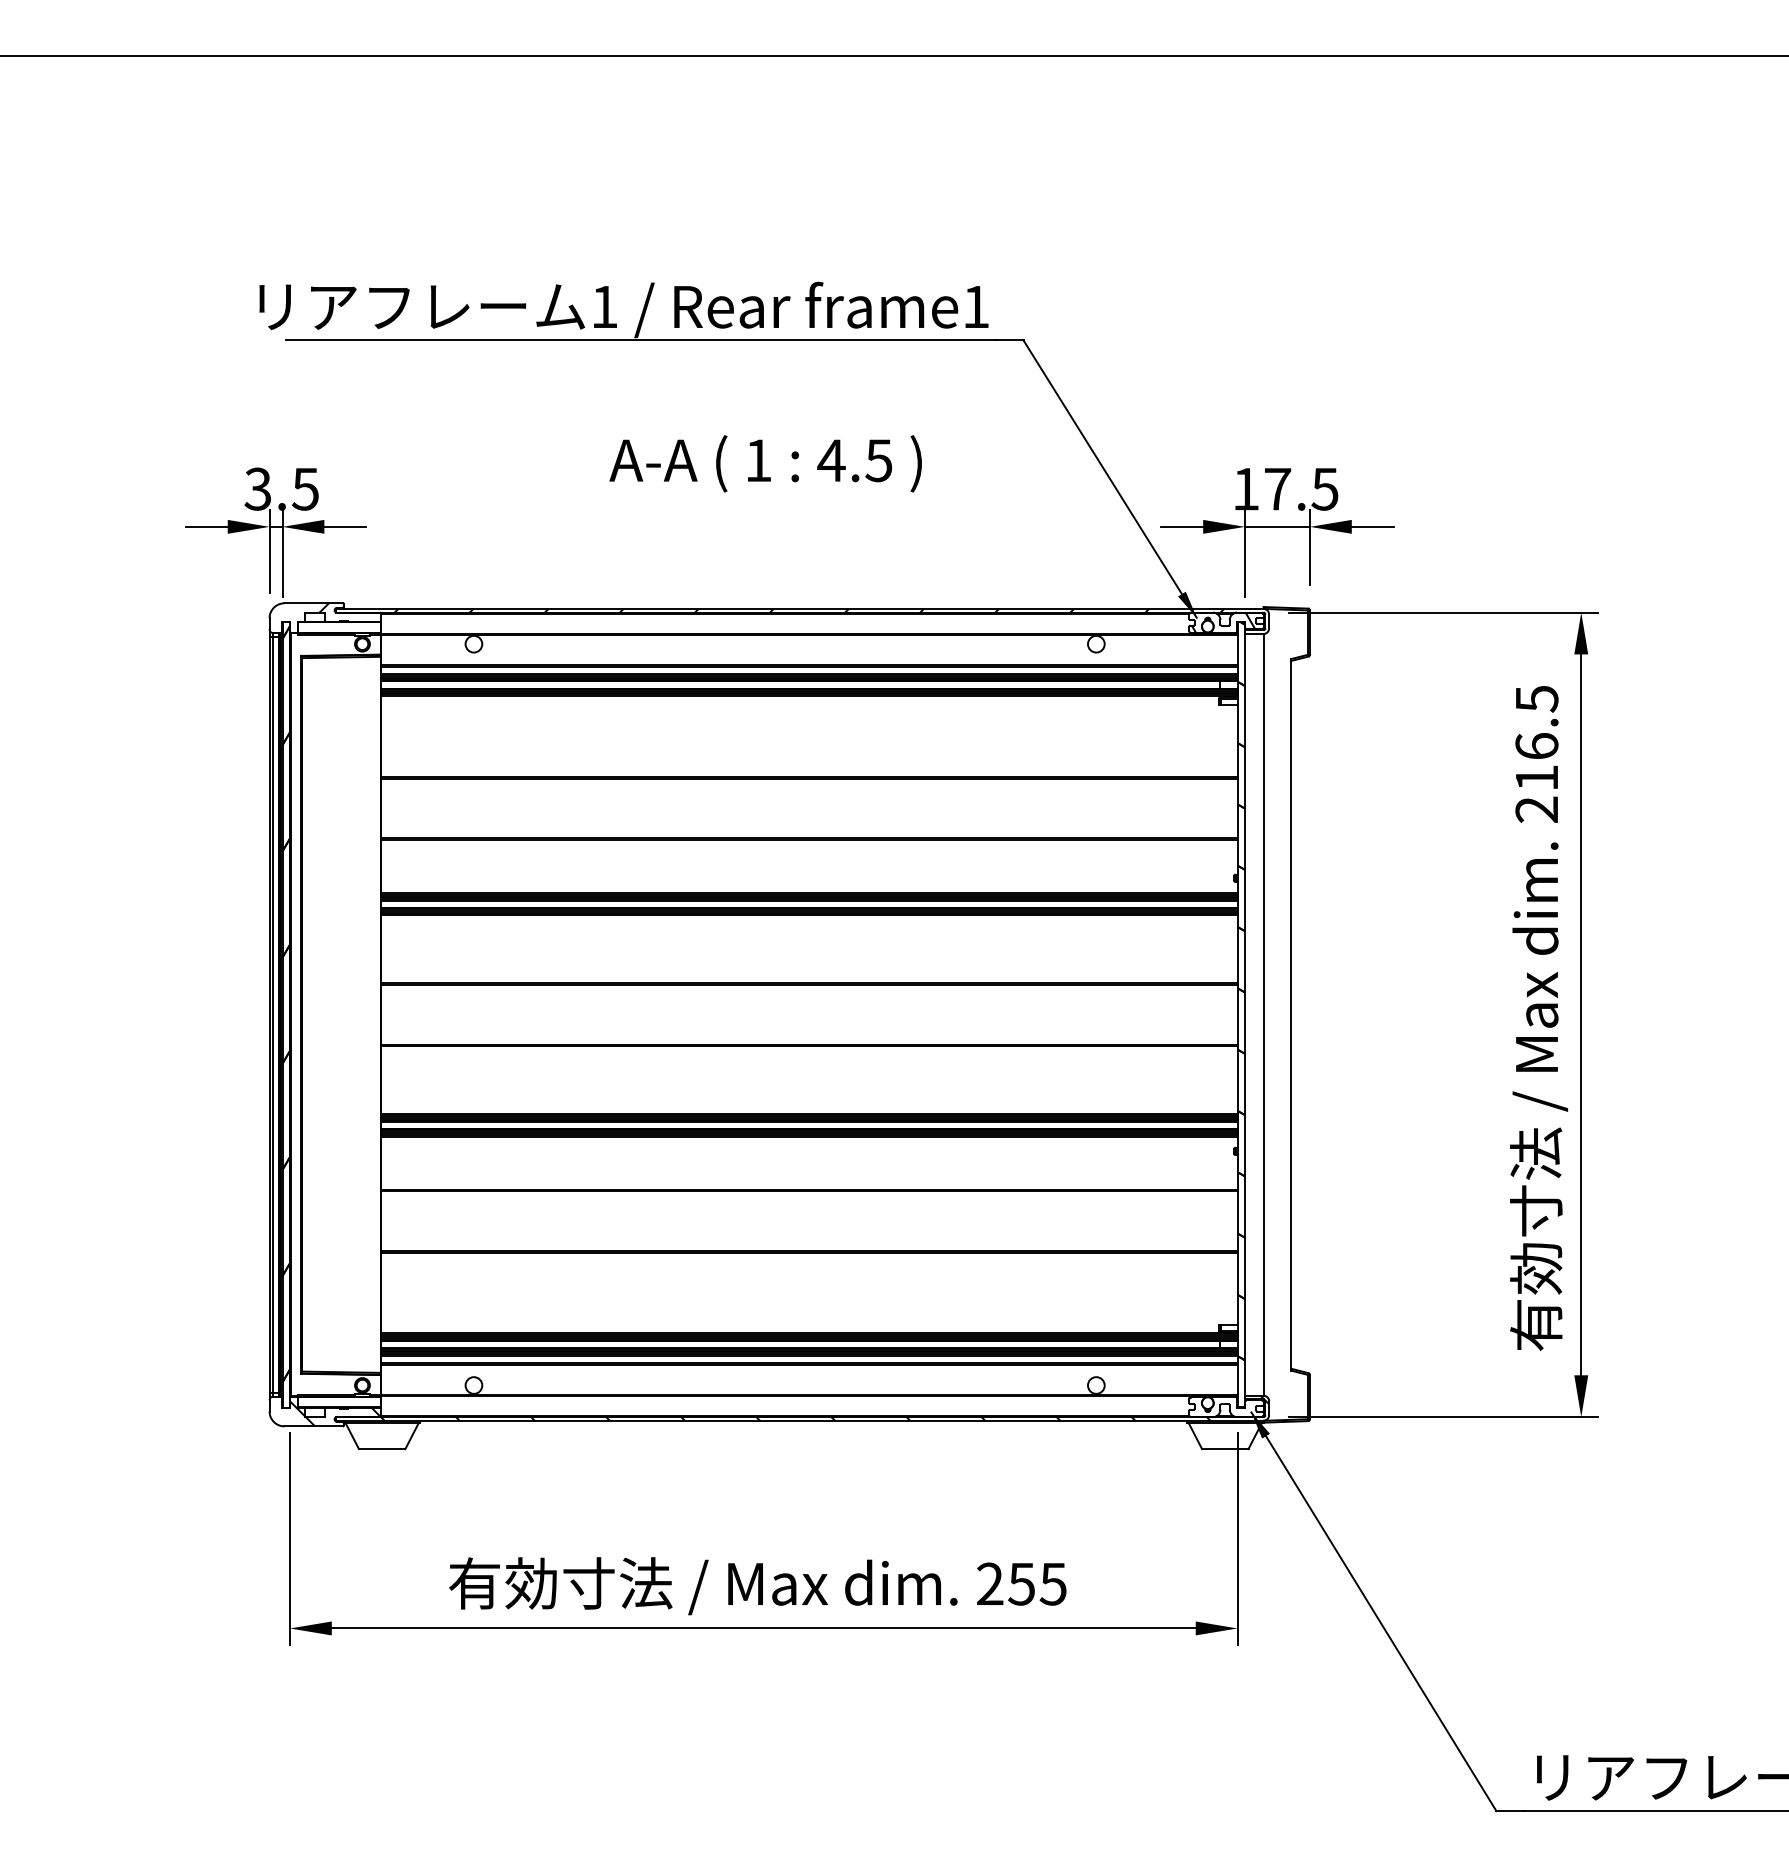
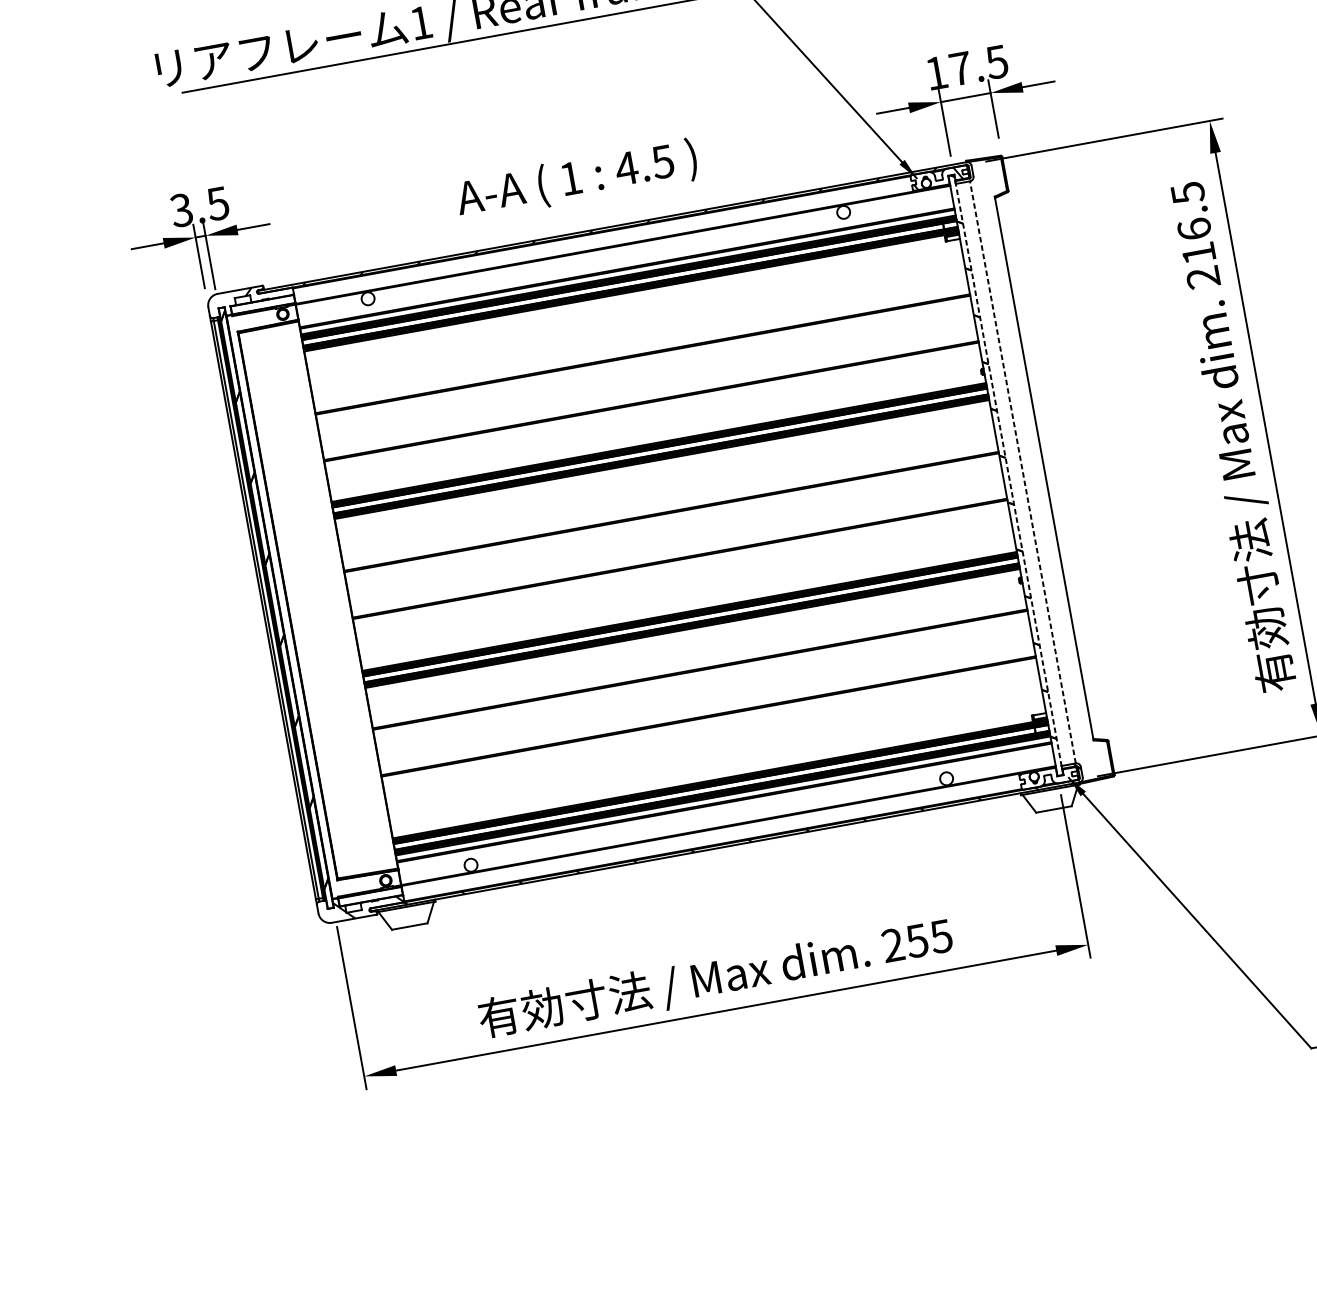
text: (765, 463) -> (576, 179), moved
line: (1244, 1014) -> (1008, 474), solid -> dashed
line: (1263, 1014) -> (1022, 472), solid -> dashed

